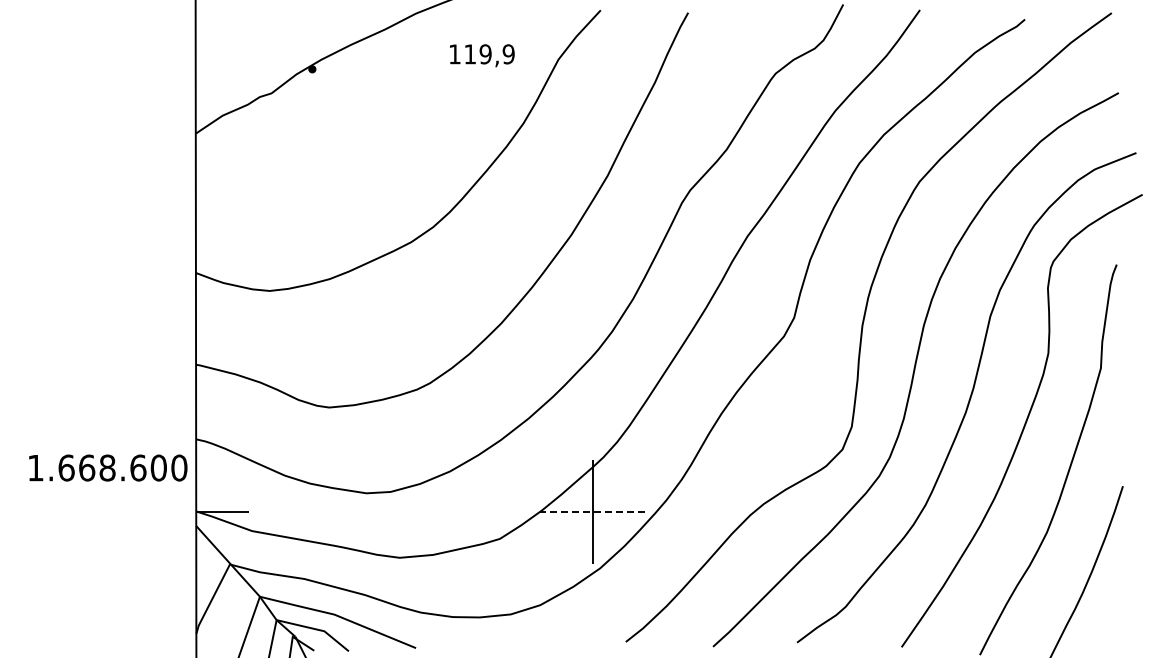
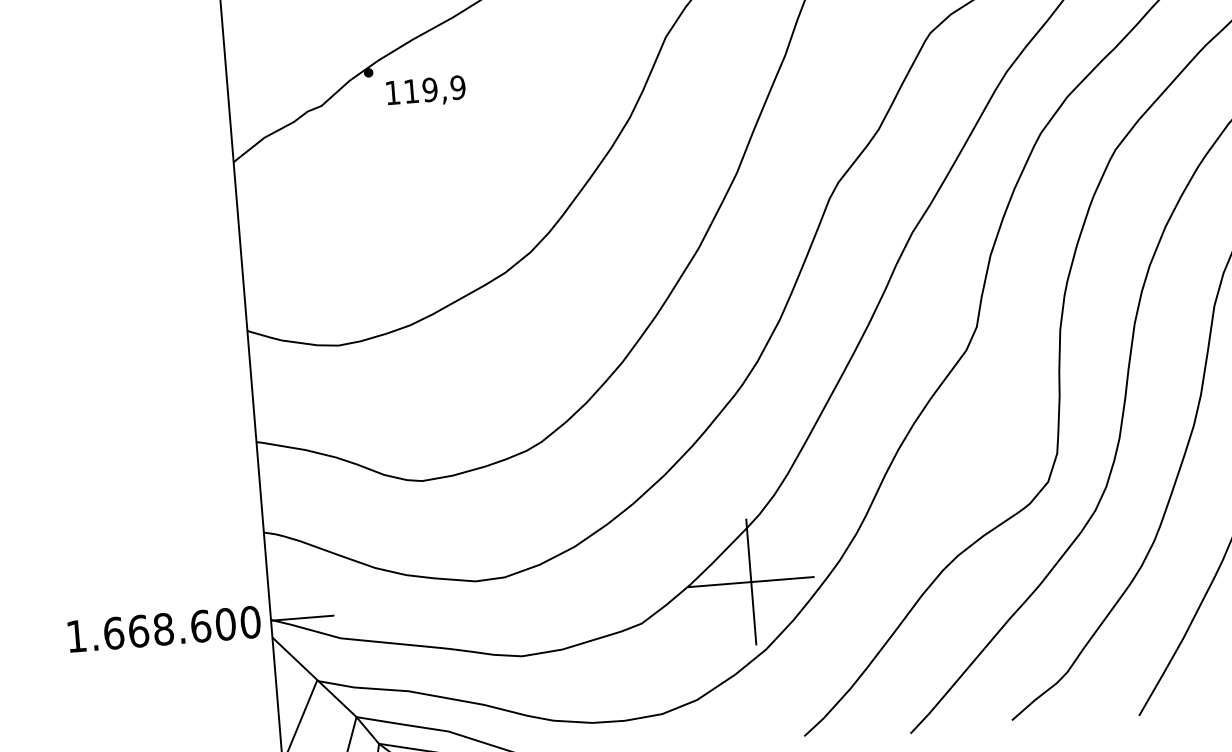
text: (482, 55) -> (426, 91), moved
text: (108, 467) -> (164, 628), moved
line: (591, 512) -> (750, 582), dashed -> solid

